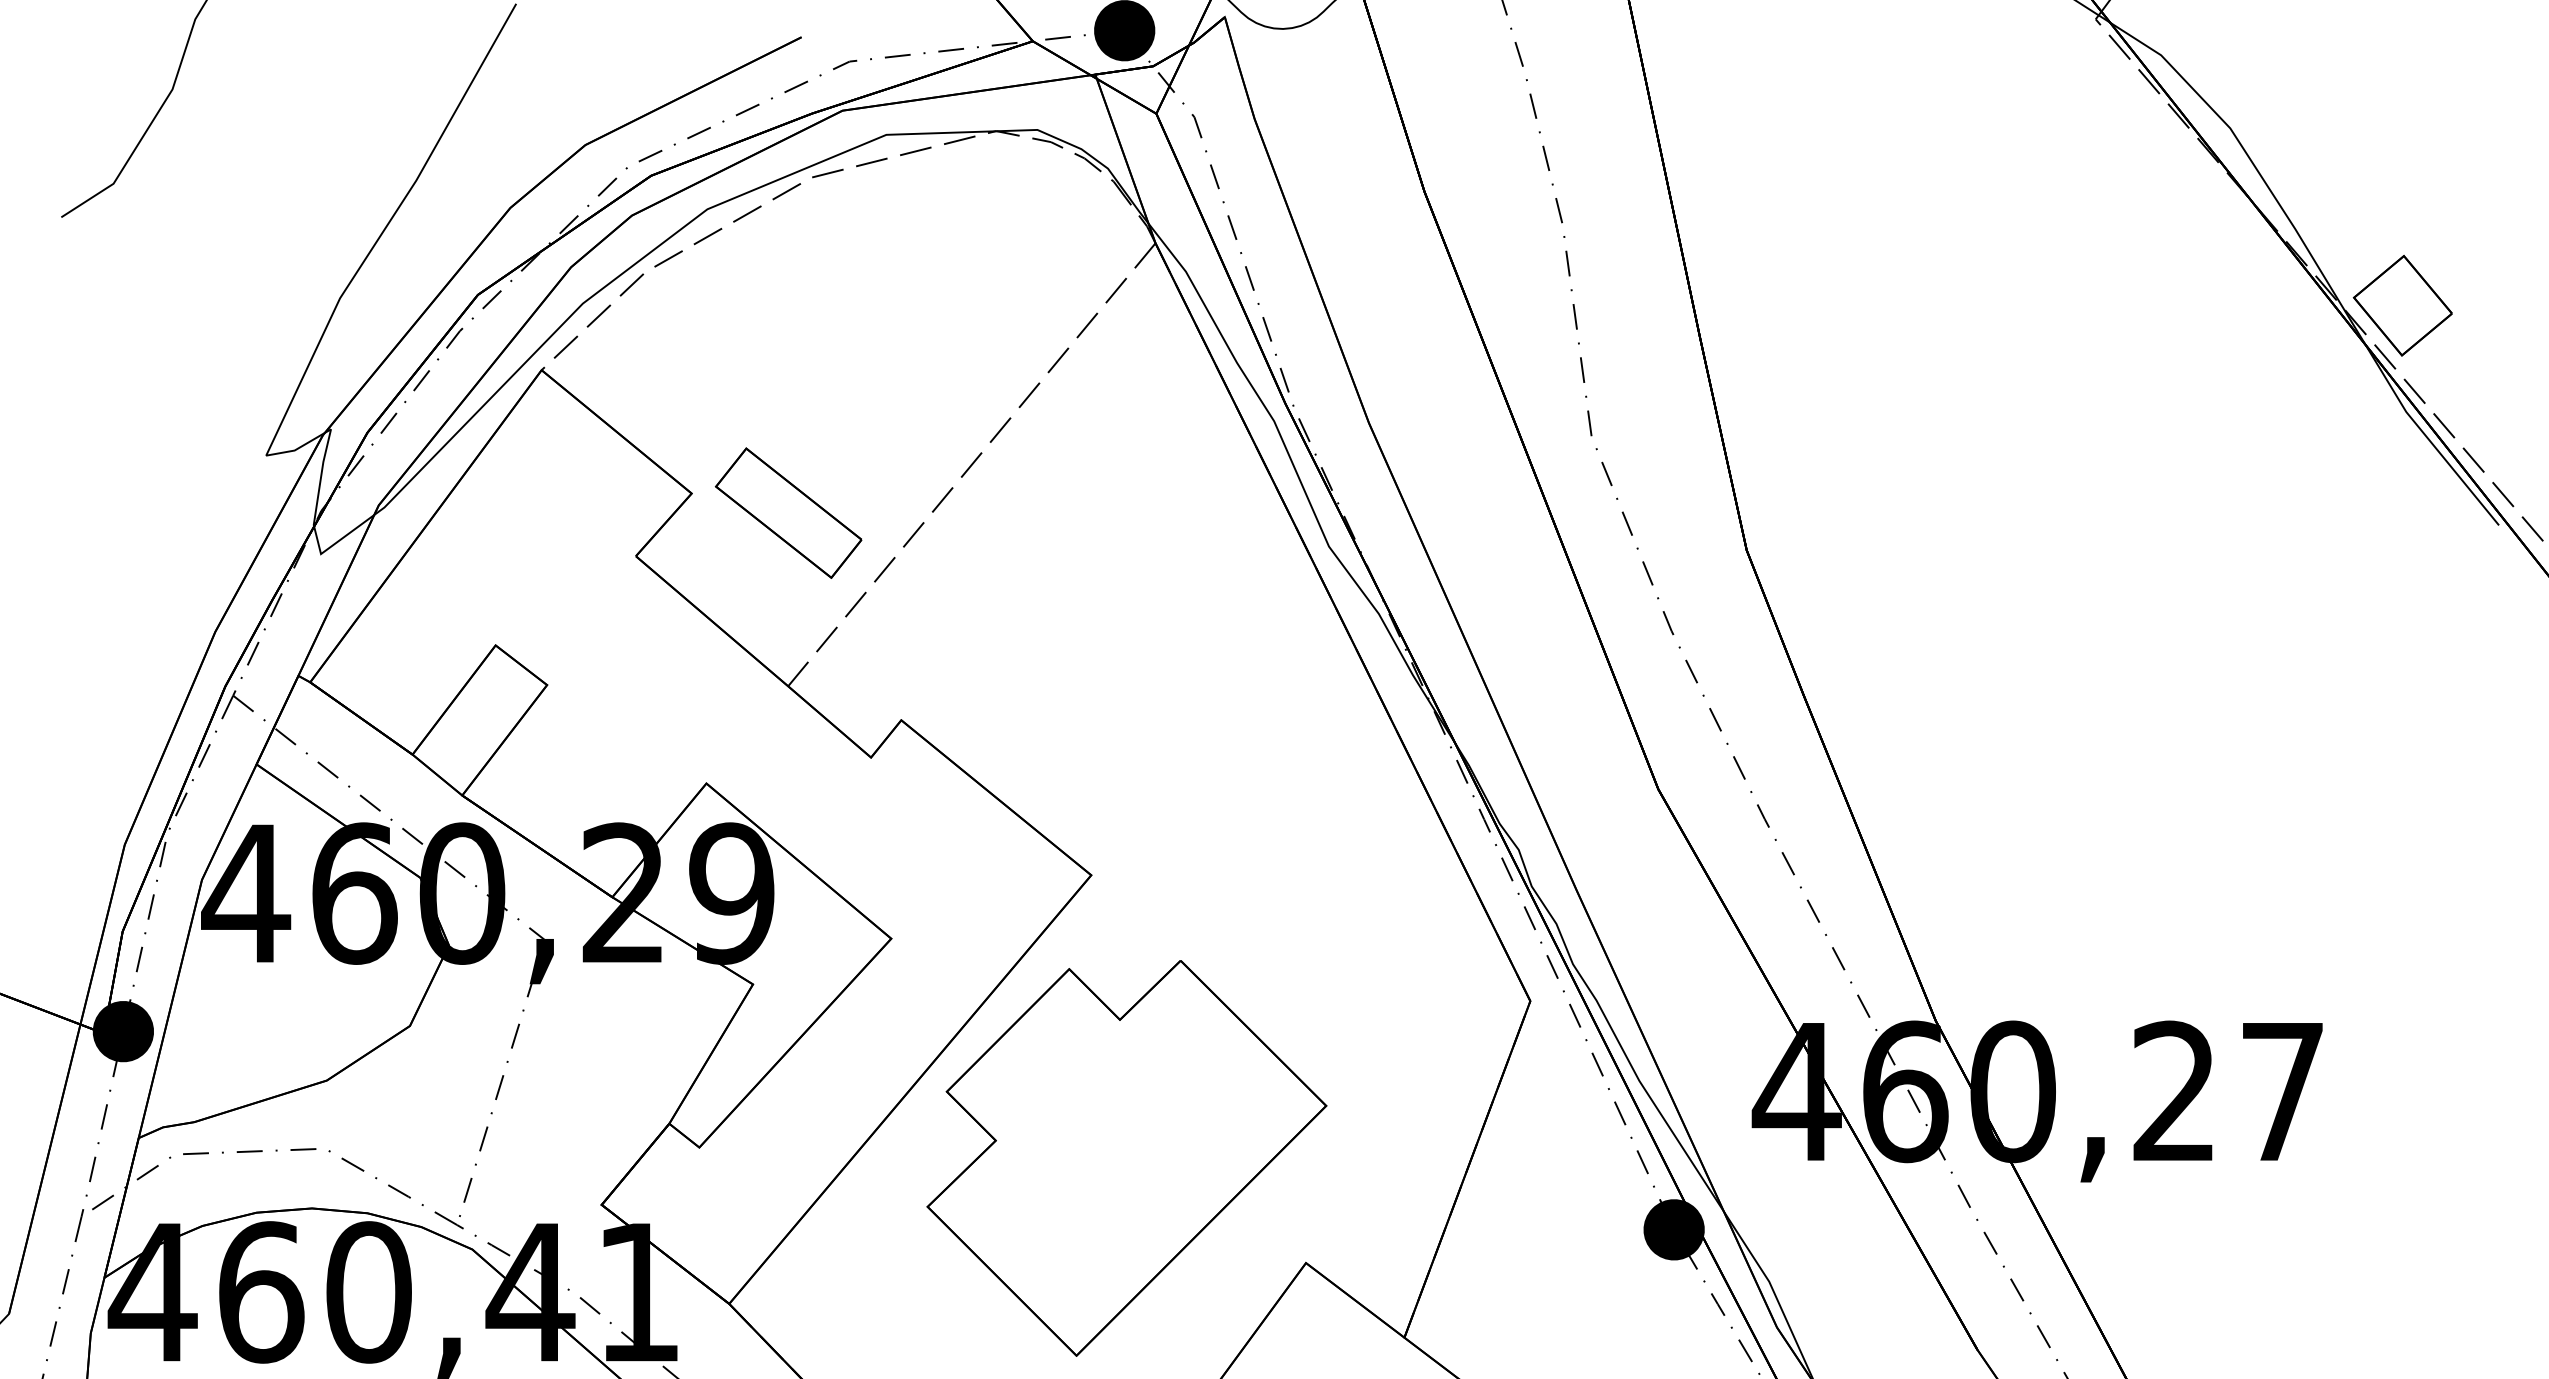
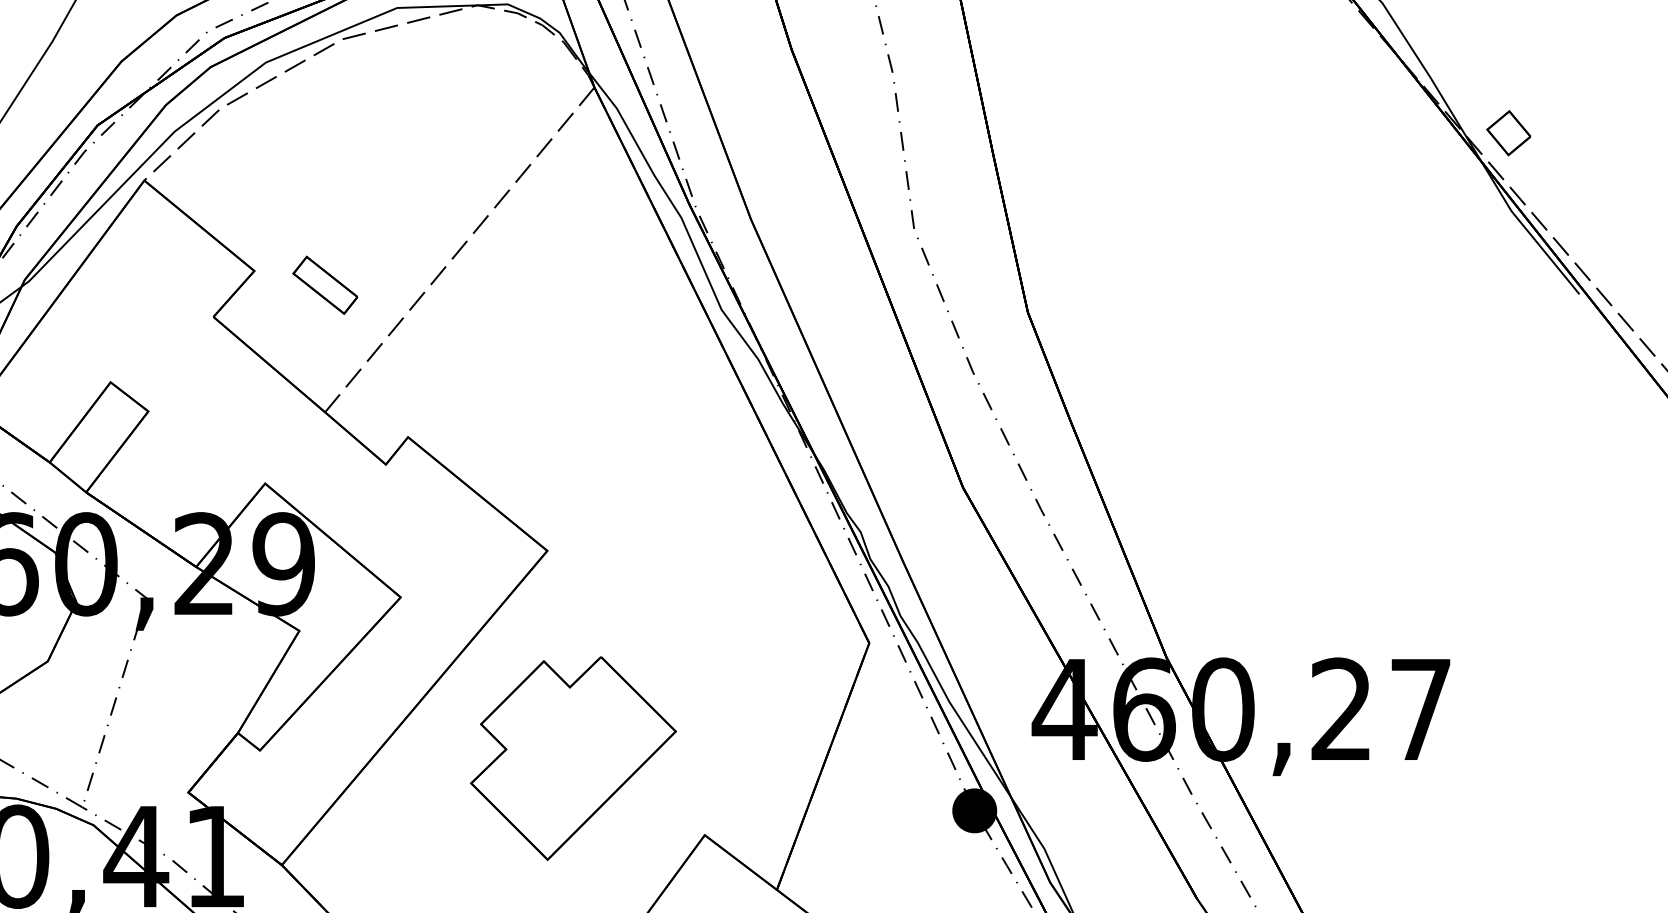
part: (2402, 305) -> (1508, 133), size x0.6
part: (788, 512) -> (325, 284), size x0.6
part: (1126, 1158) -> (573, 758), size x0.7

